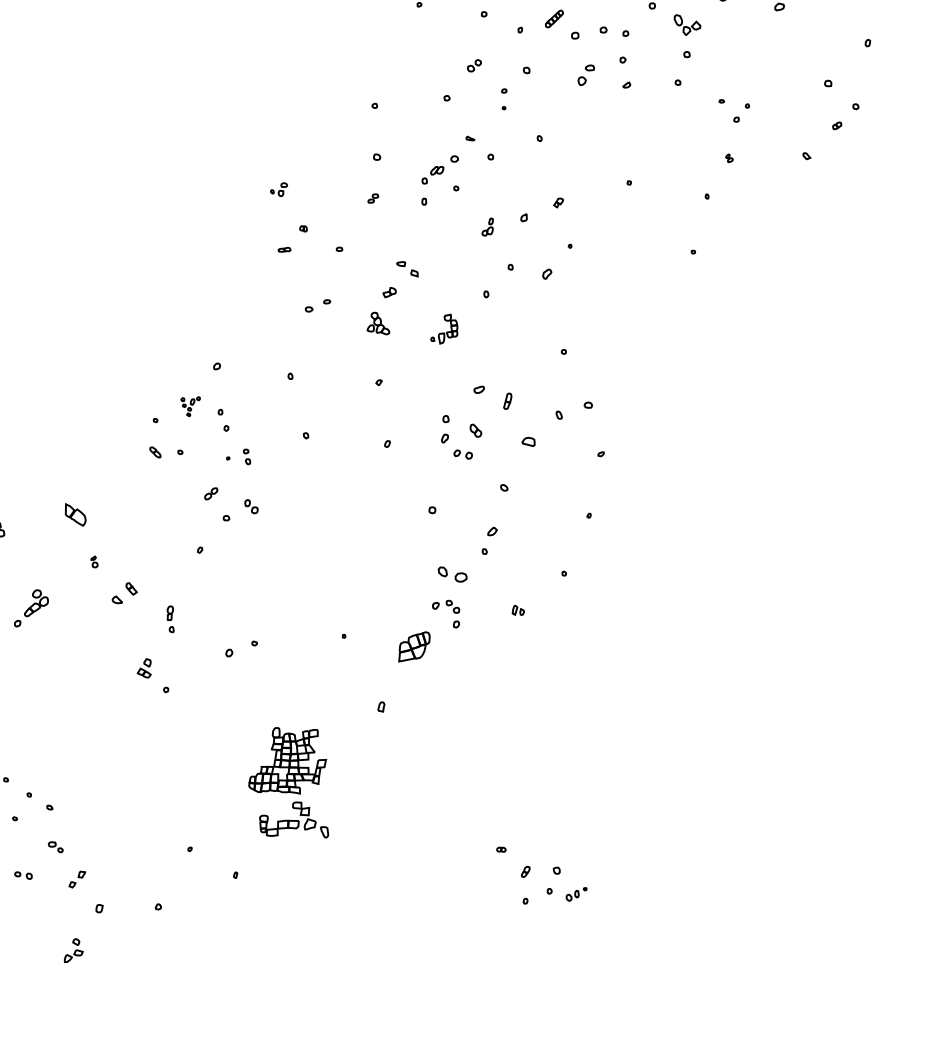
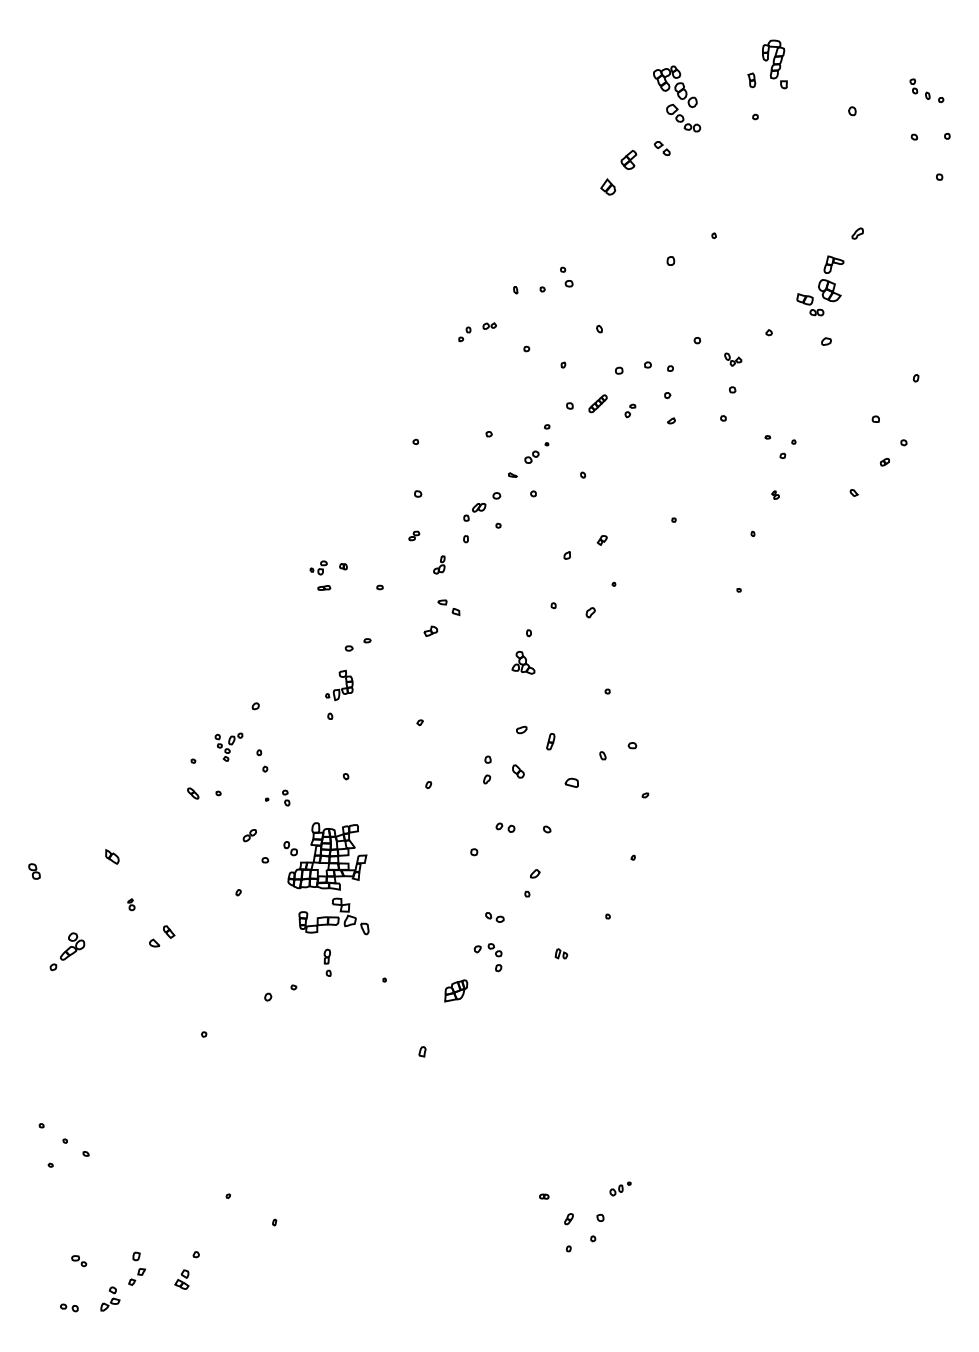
part: (553, 18) -> (597, 403), moved
part: (687, 24) -> (733, 359), size x0.62
part: (474, 65) -> (531, 456), moved
part: (586, 74) -> (630, 410), size x0.62
part: (278, 189) -> (318, 567), moved
part: (487, 226) -> (439, 564), moved
part: (378, 323) -> (523, 662), moved
part: (444, 329) -> (339, 685), moved
part: (190, 406) -> (228, 746), size x1.43
part: (463, 454) -> (505, 827), moved
part: (75, 514) -> (112, 856), size x0.62
part: (452, 574) -> (494, 917), size x0.62
part: (170, 618) -> (327, 962), moved
part: (414, 646) -> (456, 990), size x0.71
part: (143, 668) -> (181, 1279), moved
part: (288, 782) -> (328, 878), moved
part: (56, 847) -> (79, 1261), moved
part: (23, 875) -> (69, 1307), moved
part: (76, 879) -> (136, 1276), moved
part: (576, 893) -> (620, 1188), moved

